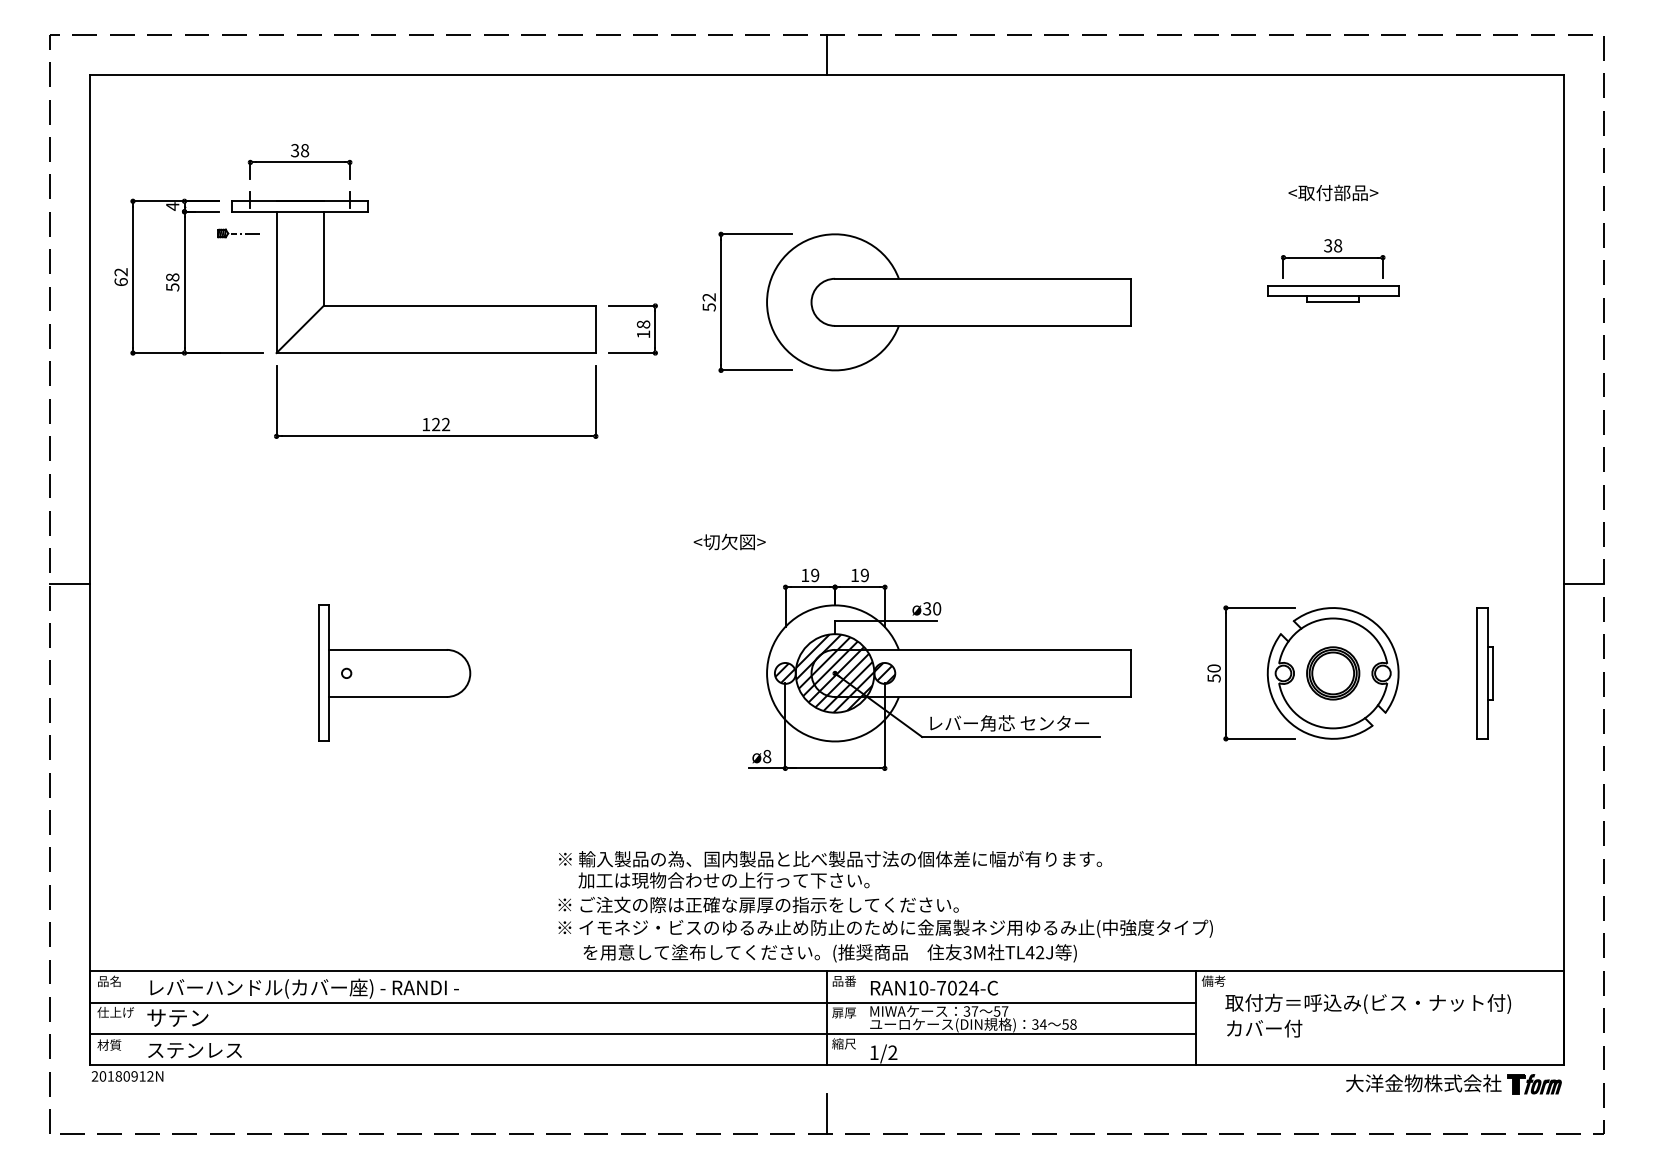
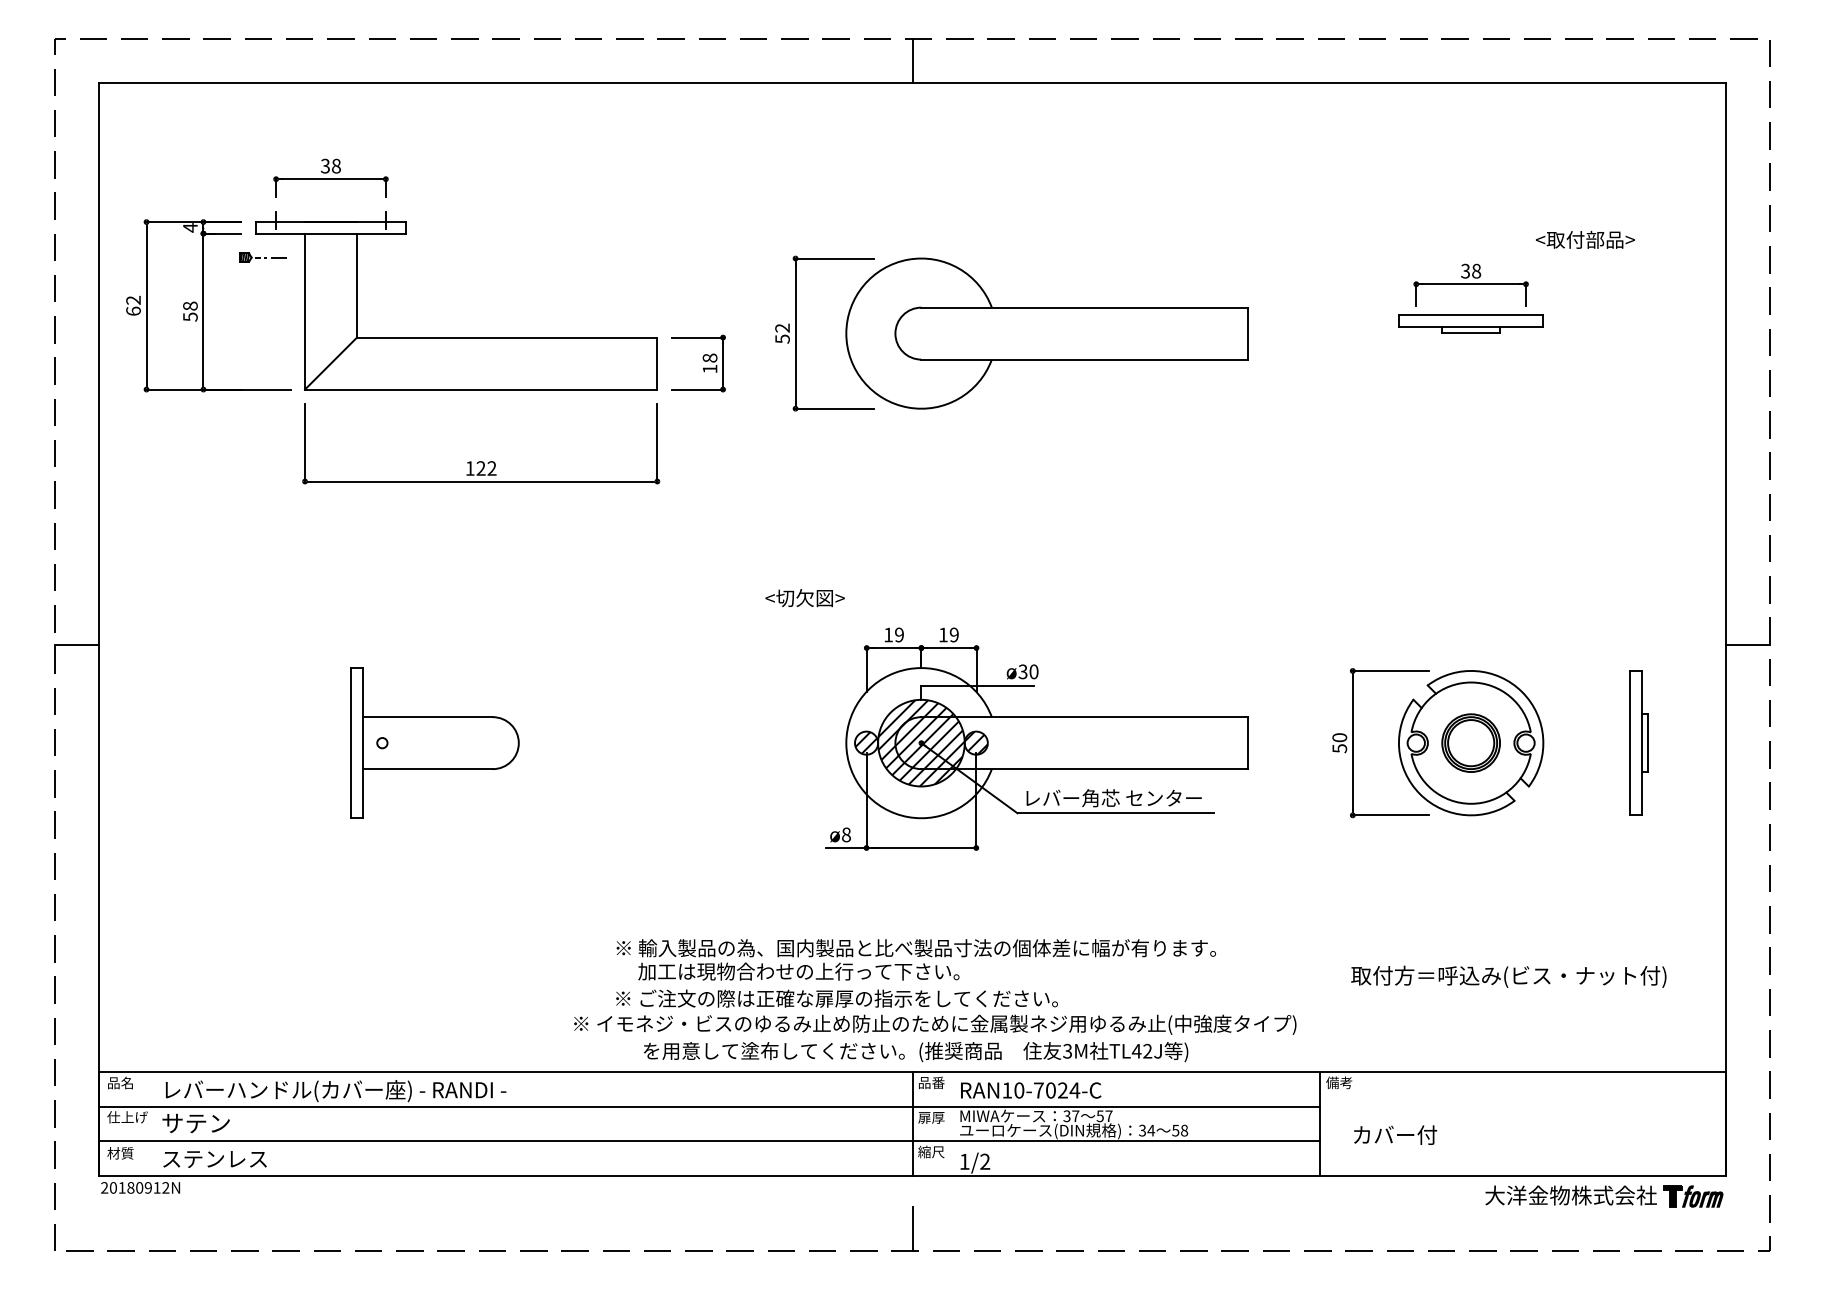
text: (1333, 192) -> (1585, 239), moved
text: (885, 928) -> (935, 1024), moved
text: (1367, 1003) -> (1508, 976), moved

